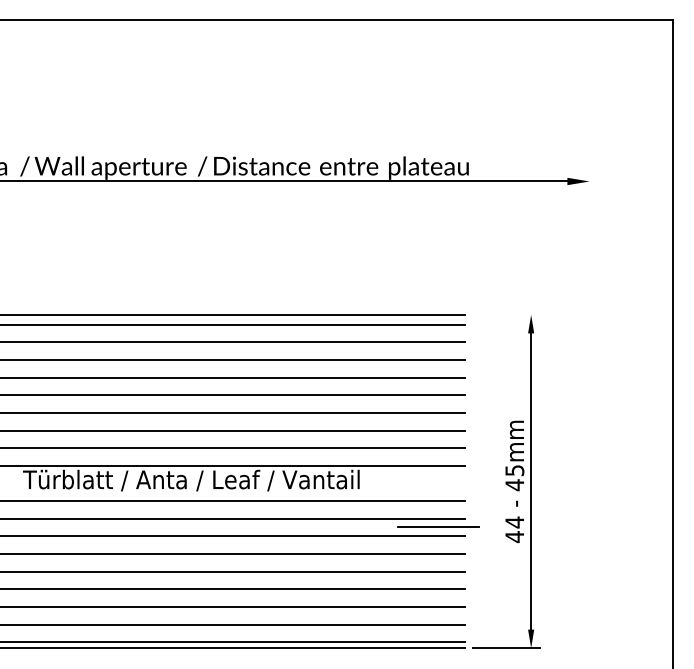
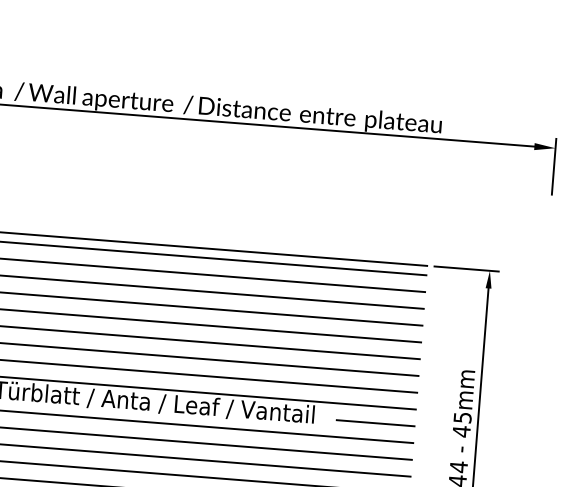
line: (589, 200) -> (554, 166), added
line: (506, 314) -> (466, 268), added
line: (438, 526) -> (375, 423), moved

